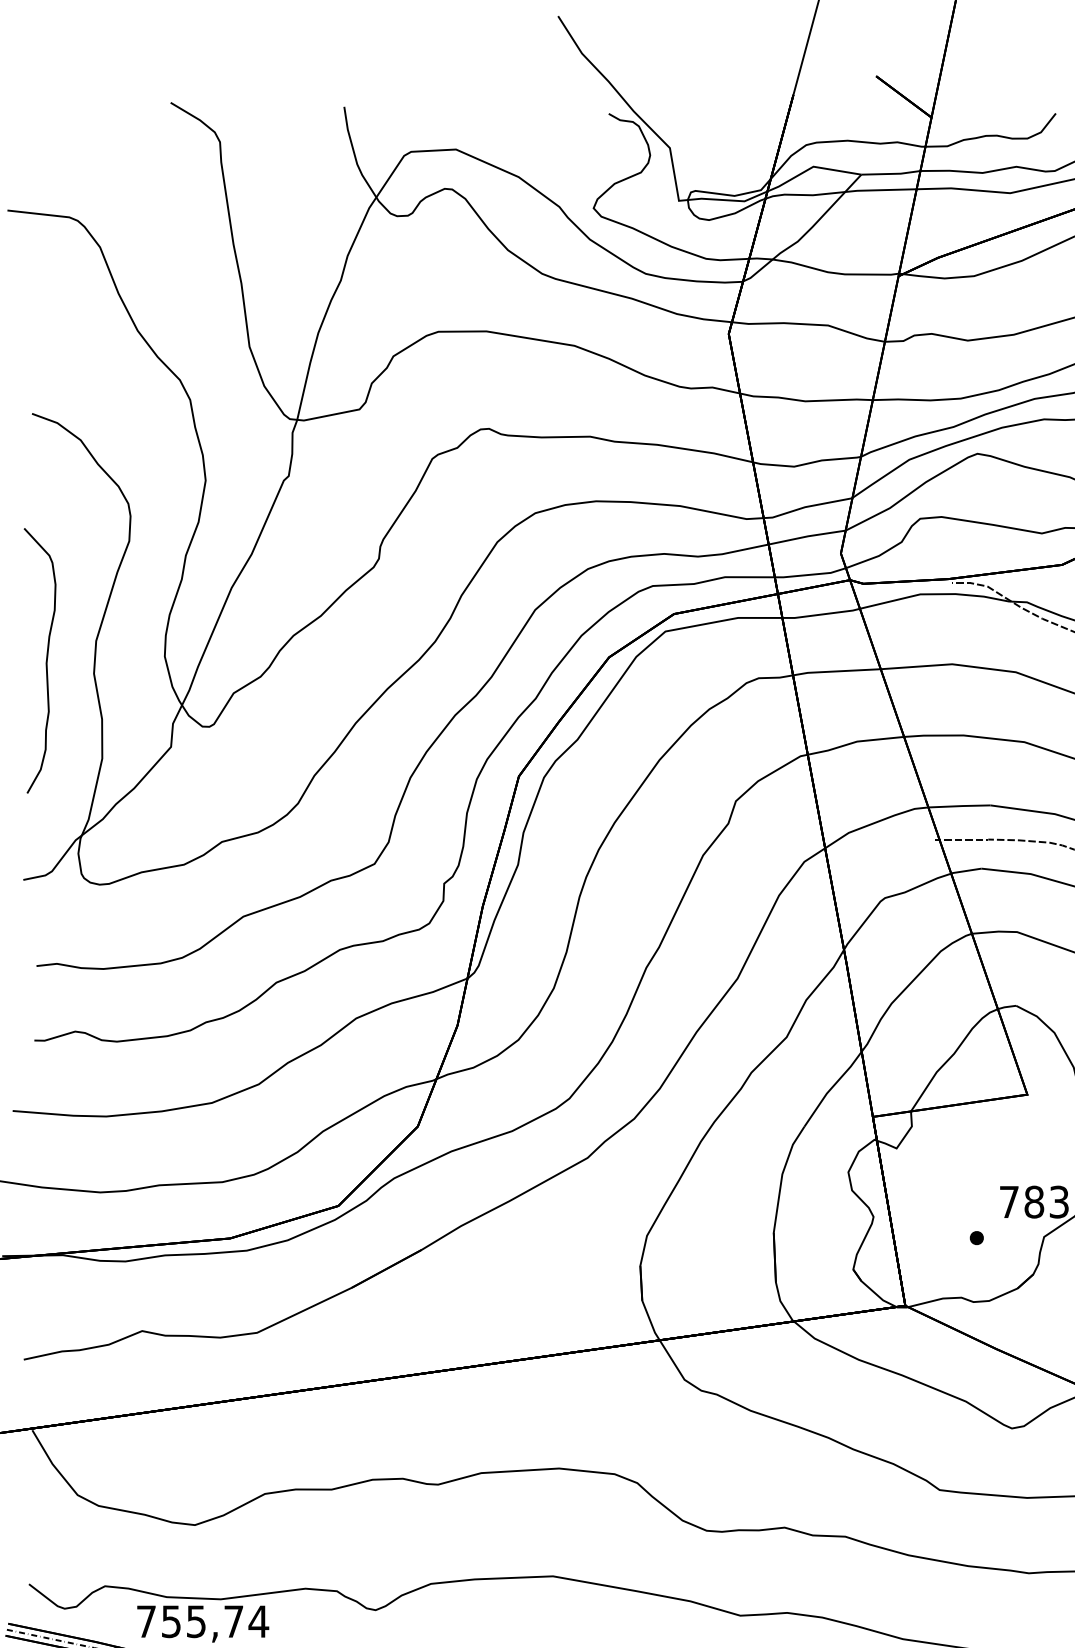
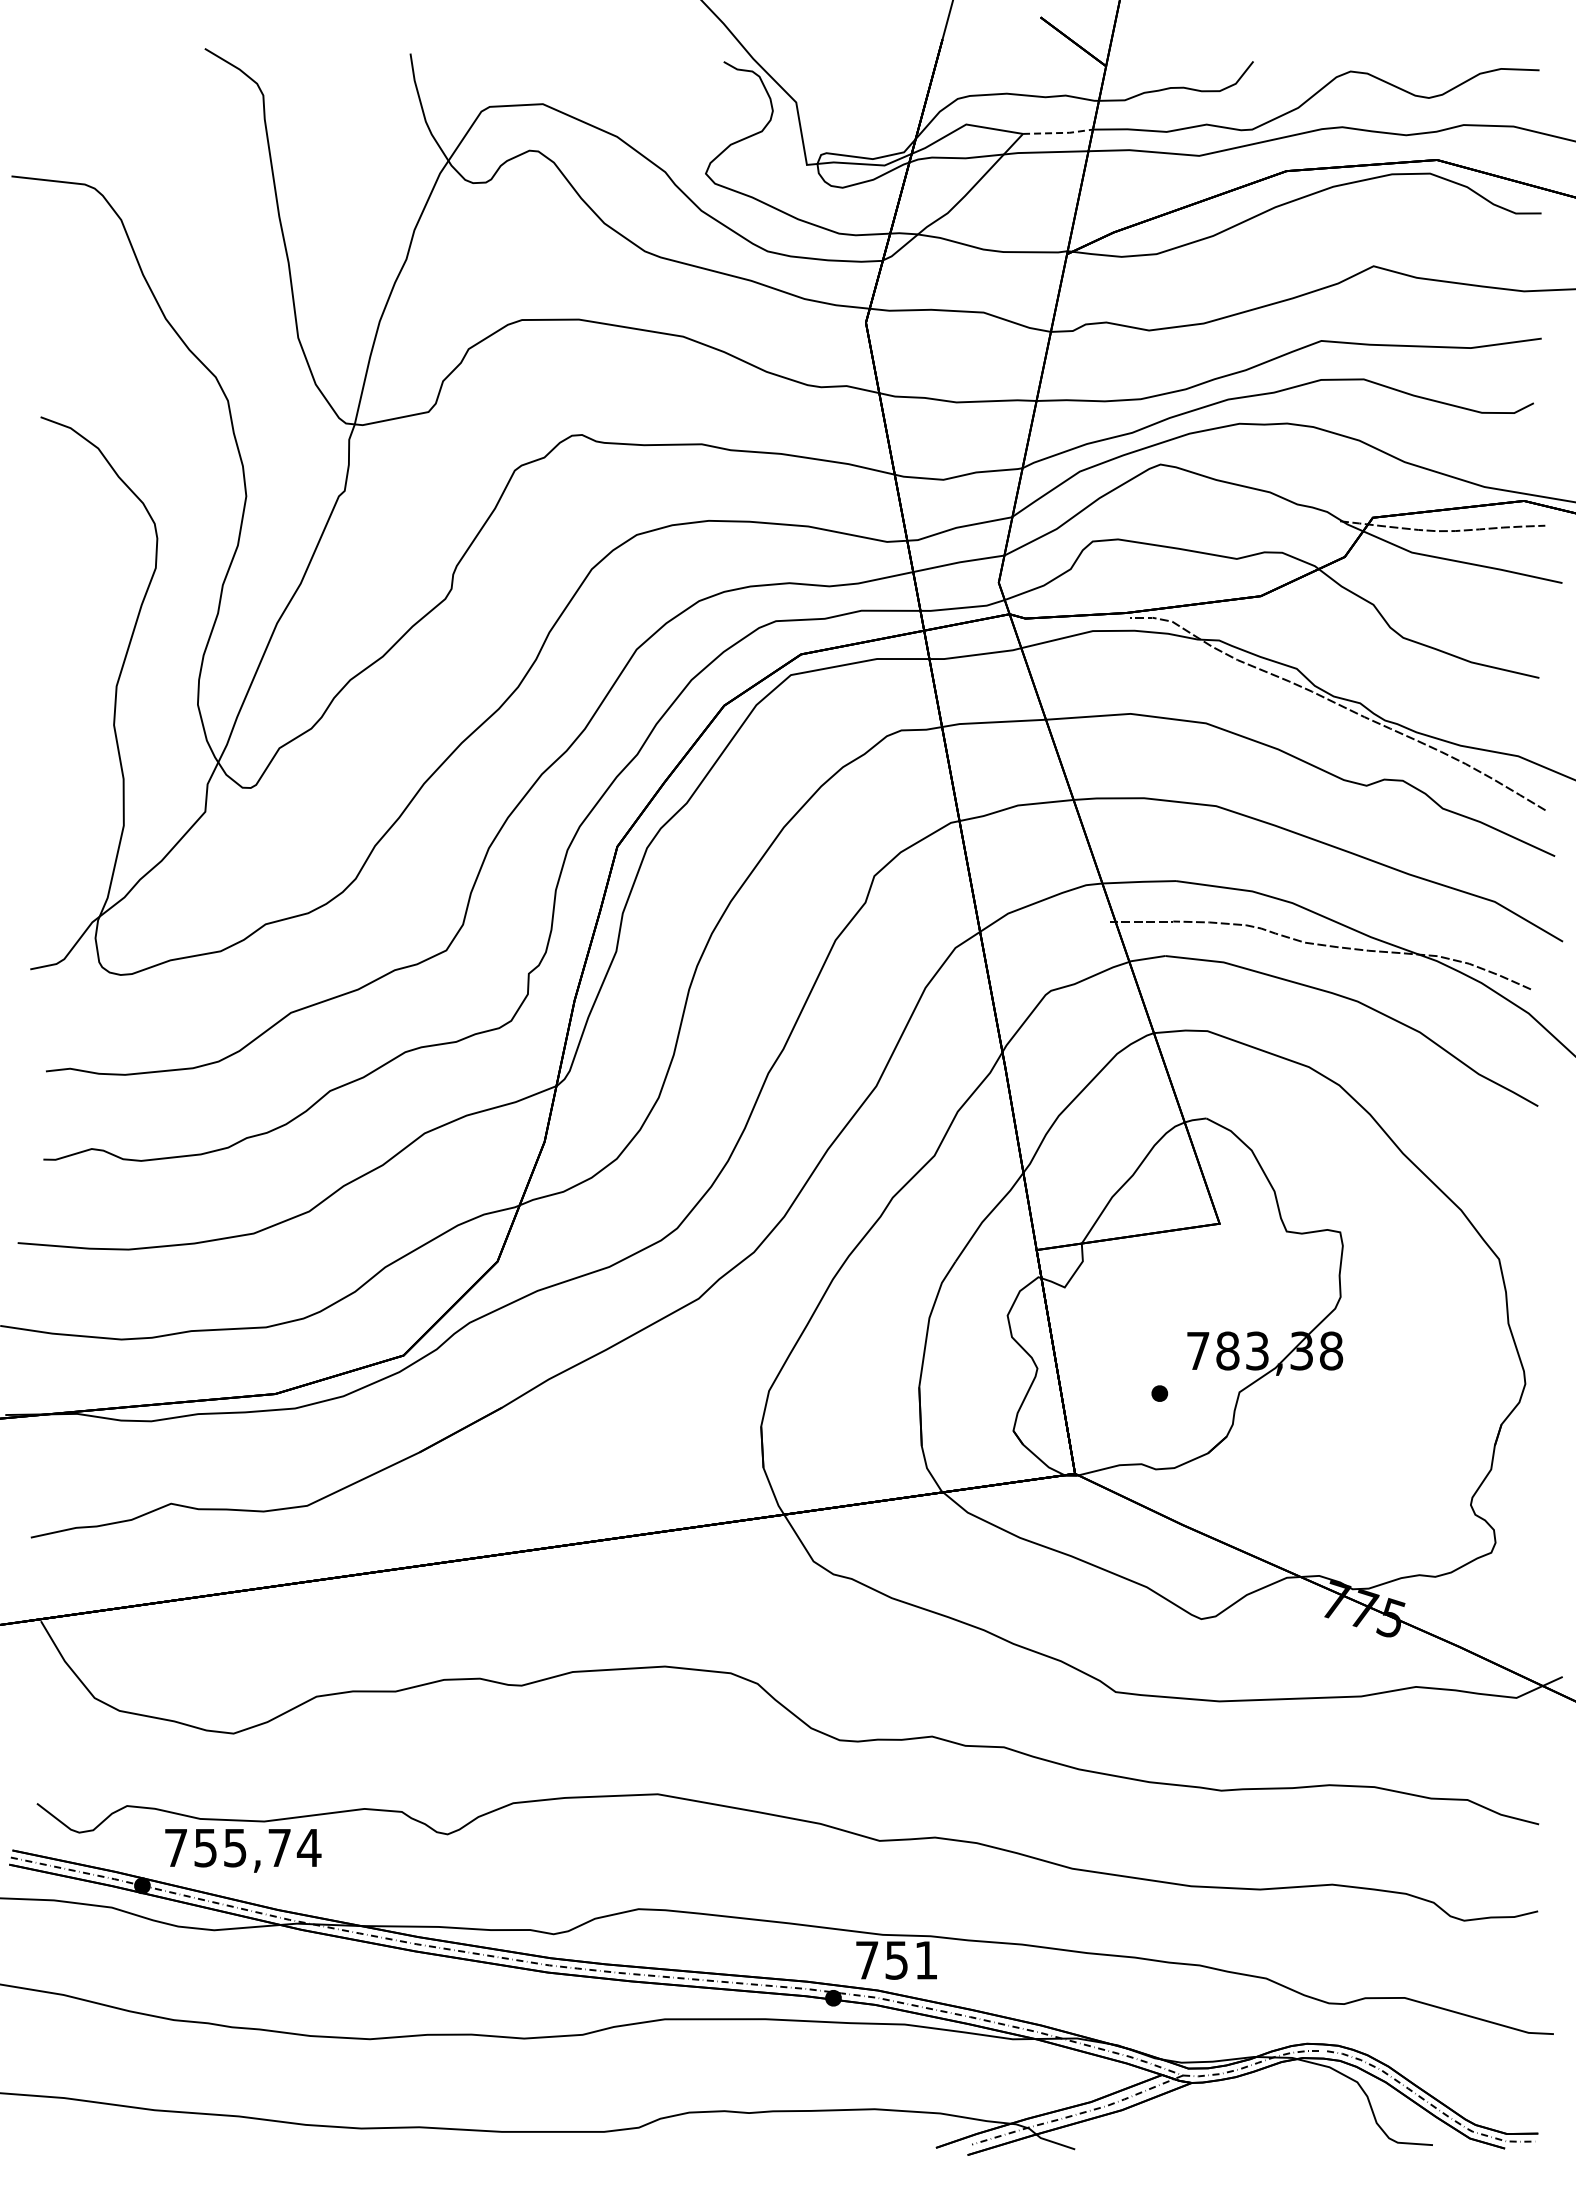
line: (891, 174) -> (1058, 133), solid -> dashed
curve: (46, 660) -> (57, 709), removed

